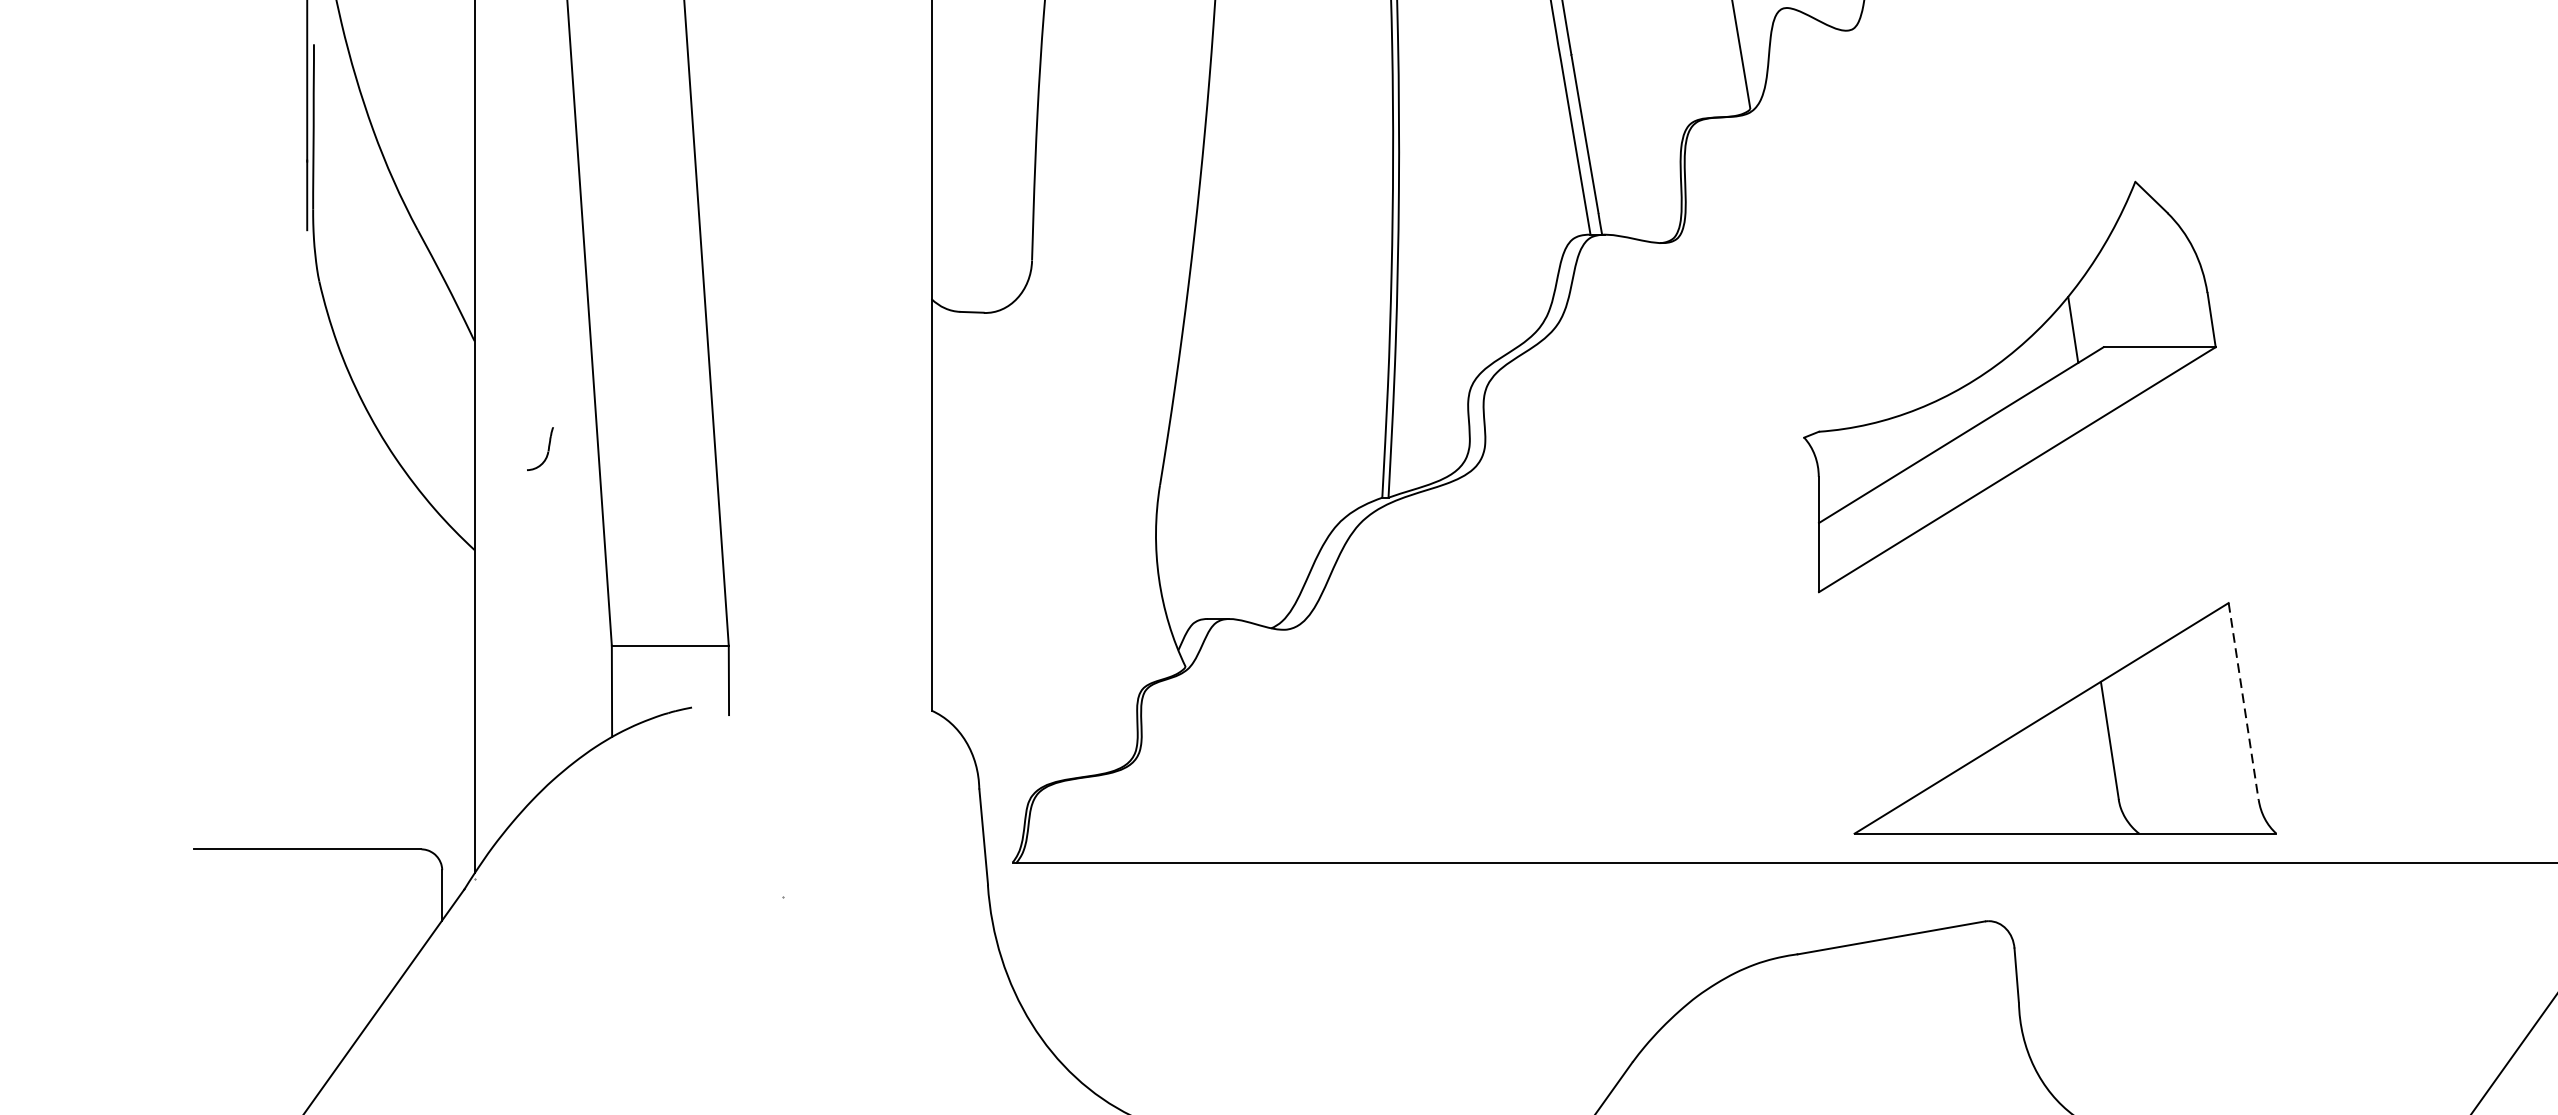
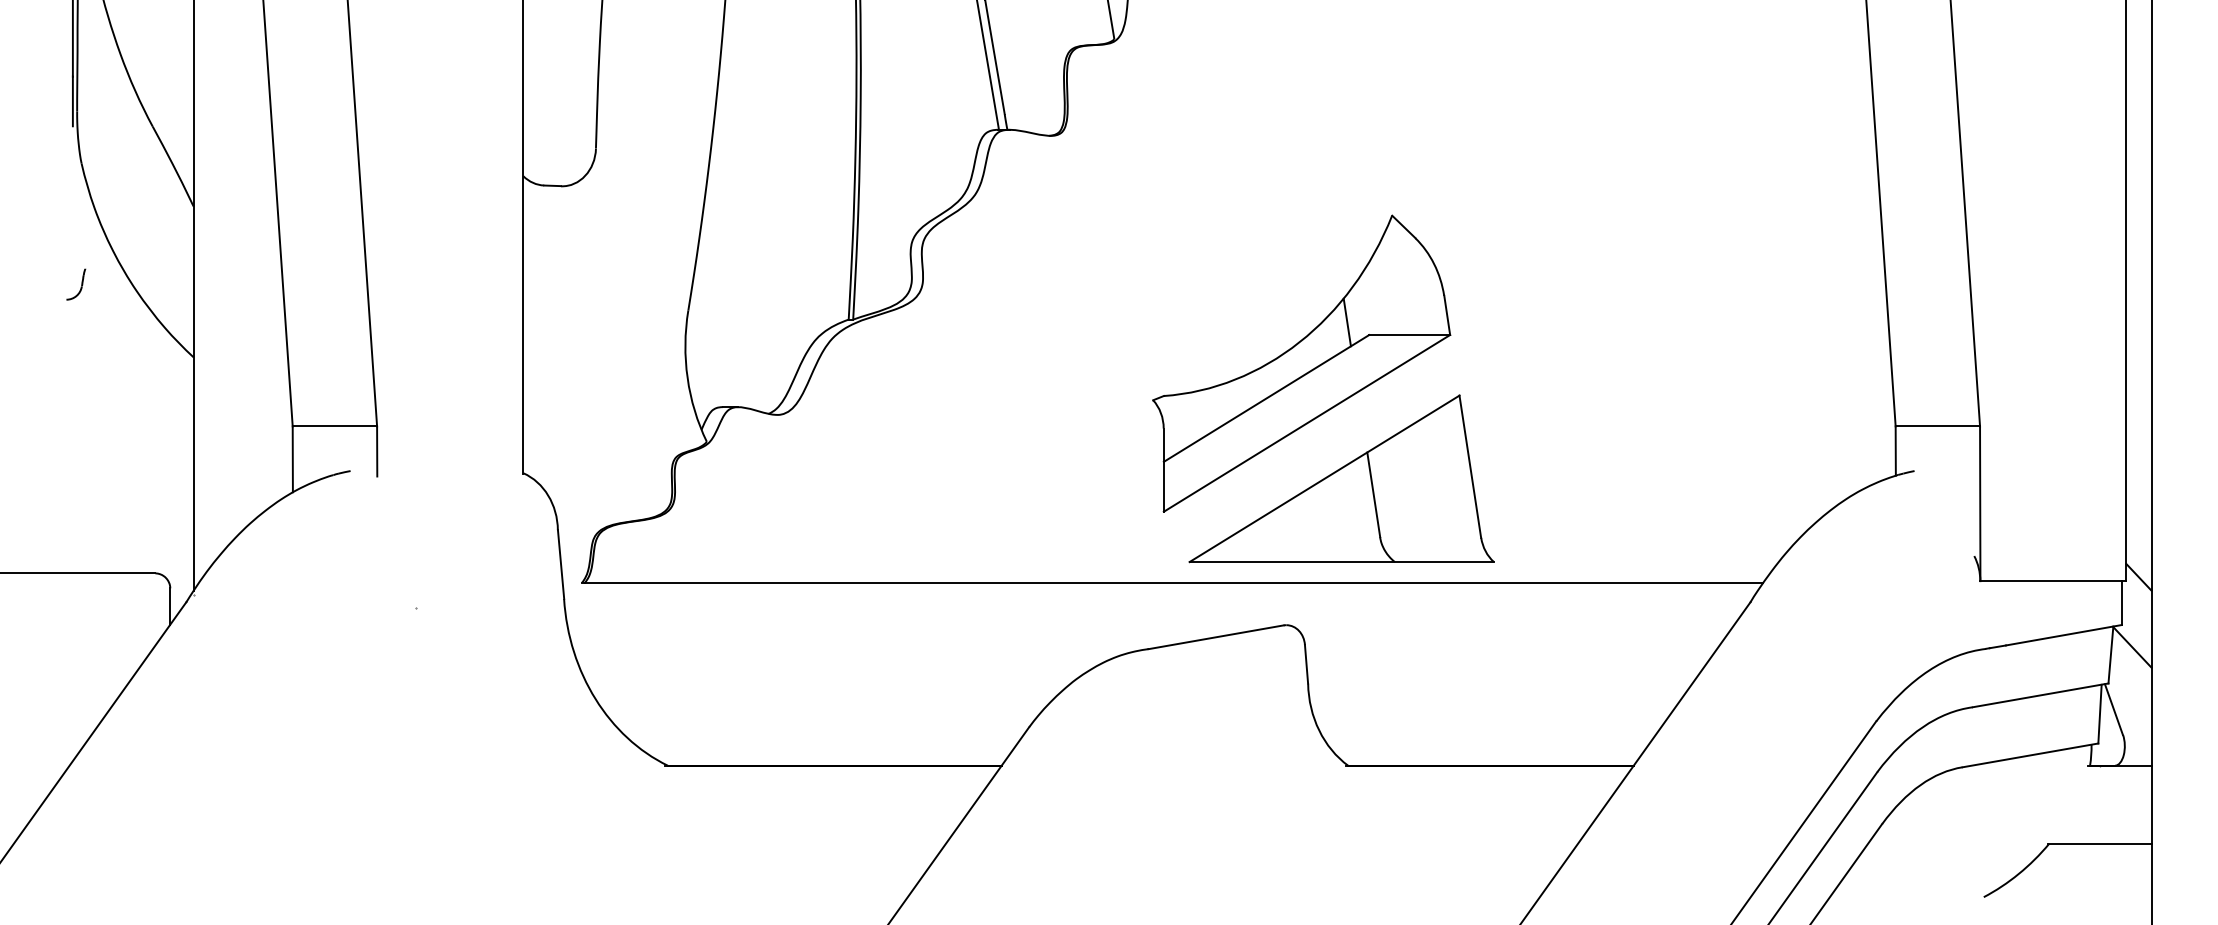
part: (2009, 386) -> (1301, 363), moved
part: (540, 449) -> (76, 284), moved
line: (2243, 701) -> (1470, 466), dashed -> solid

